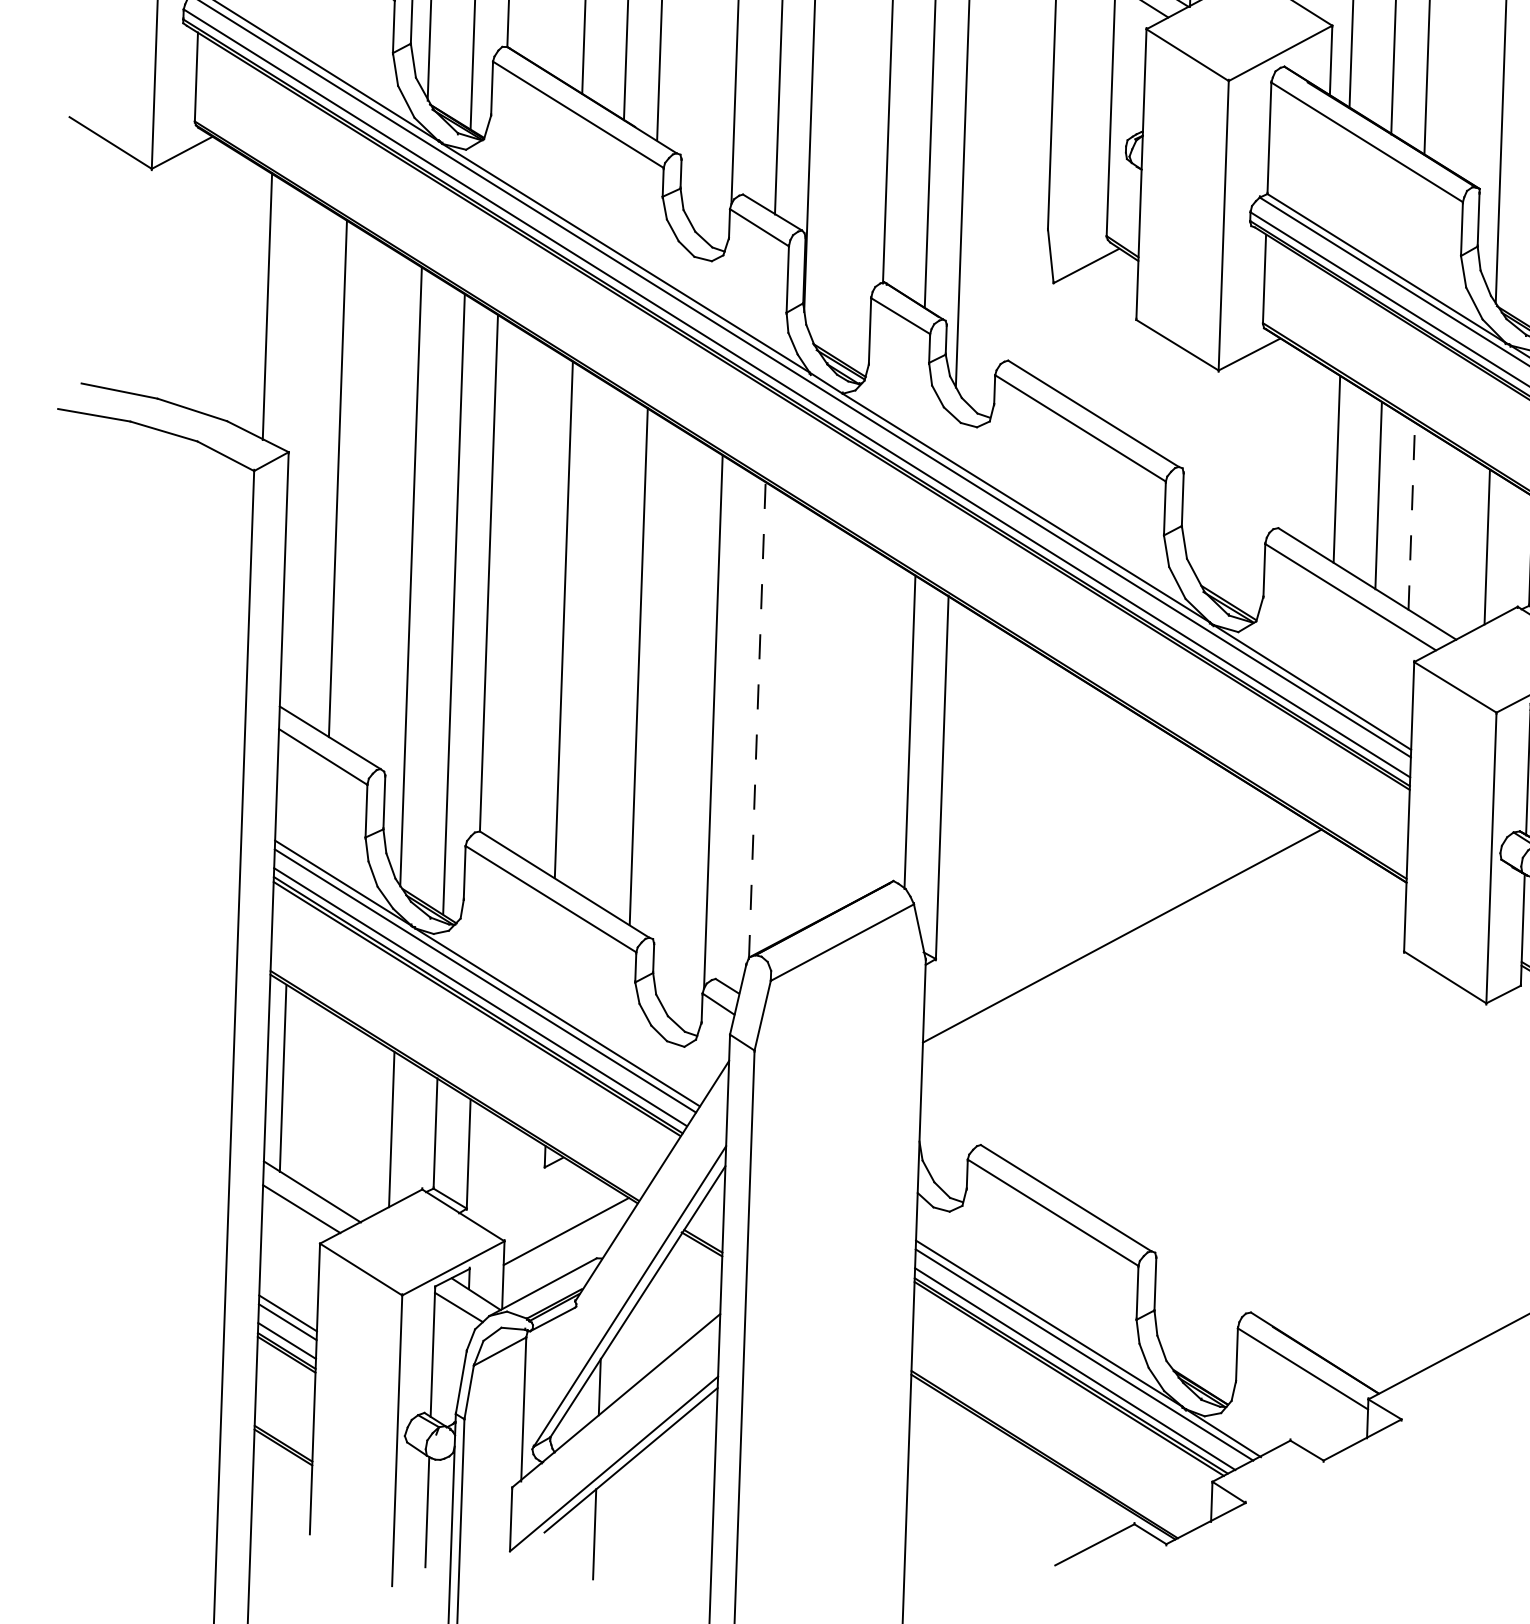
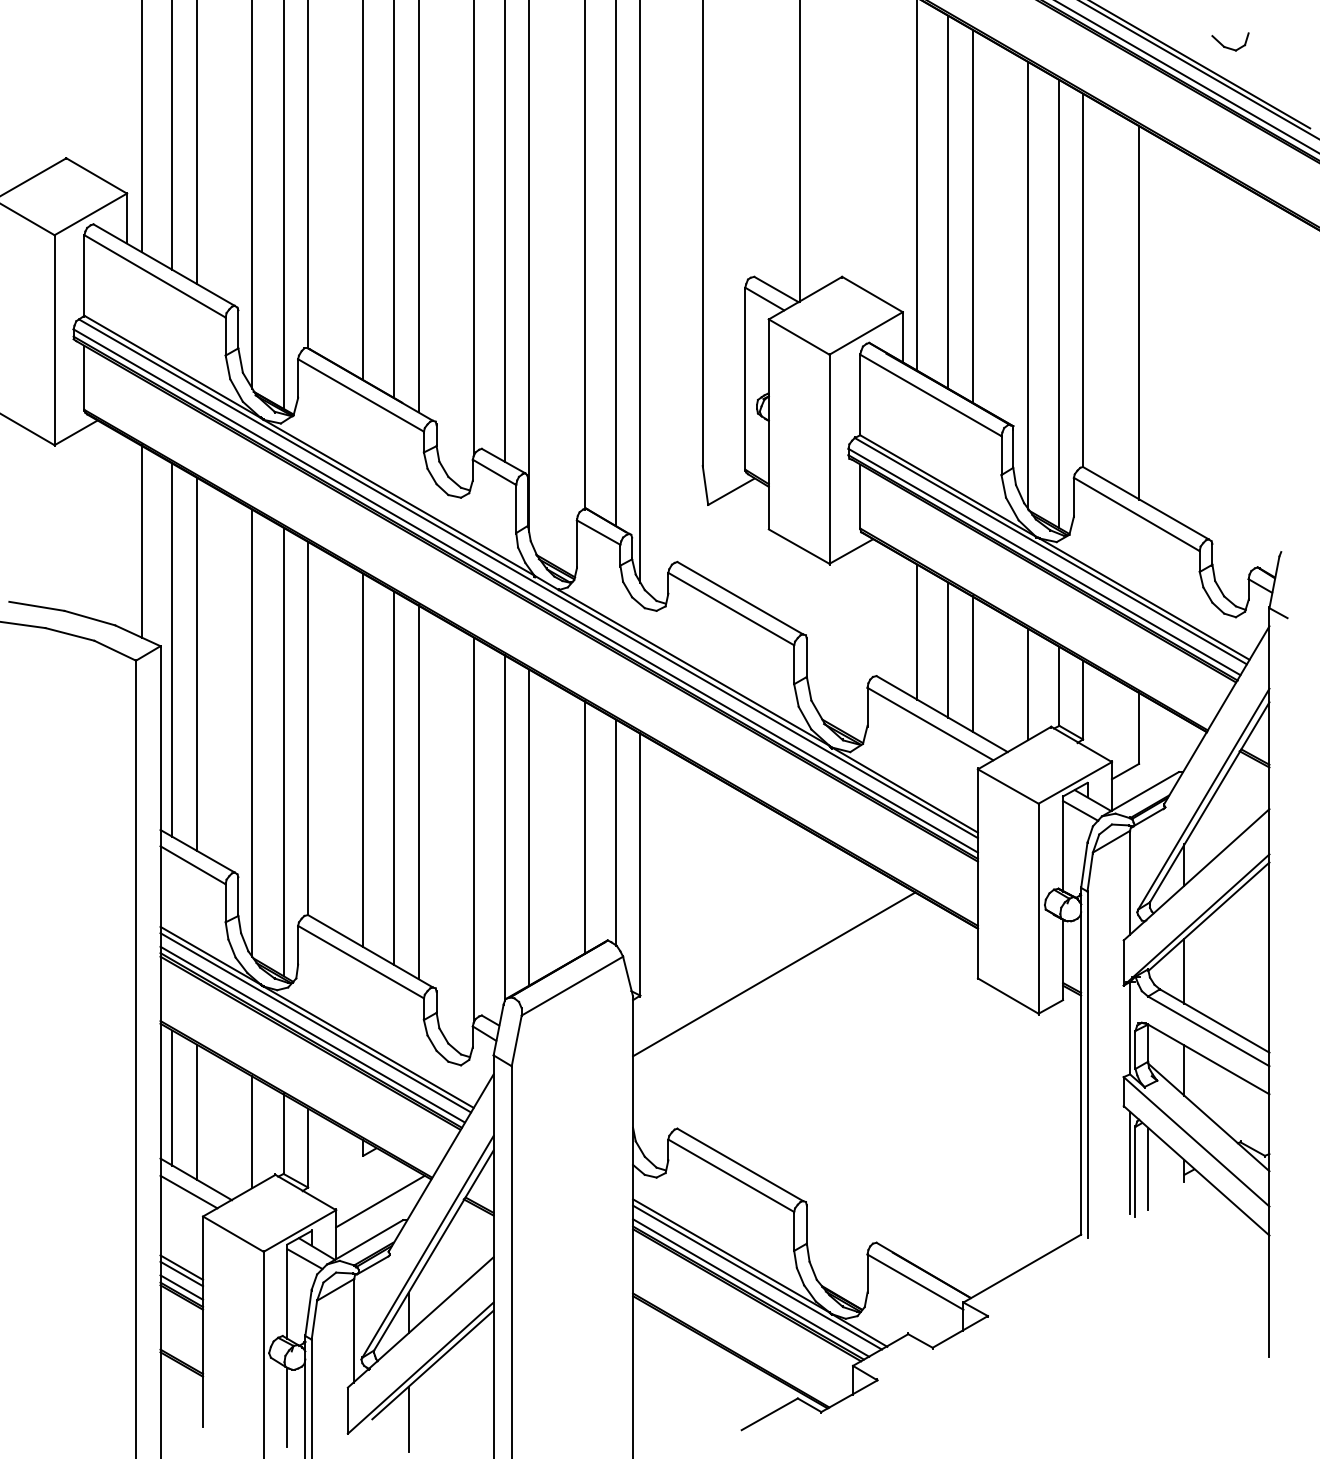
line: (305, 458) -> (172, 650), added
line: (1411, 516) -> (972, 664), dashed -> solid
line: (606, 645) -> (394, 777), added
line: (789, 720) -> (528, 827), added
line: (757, 721) -> (505, 828), dashed -> solid
line: (868, 723) -> (585, 827), added
line: (315, 1099) -> (196, 1112), added

